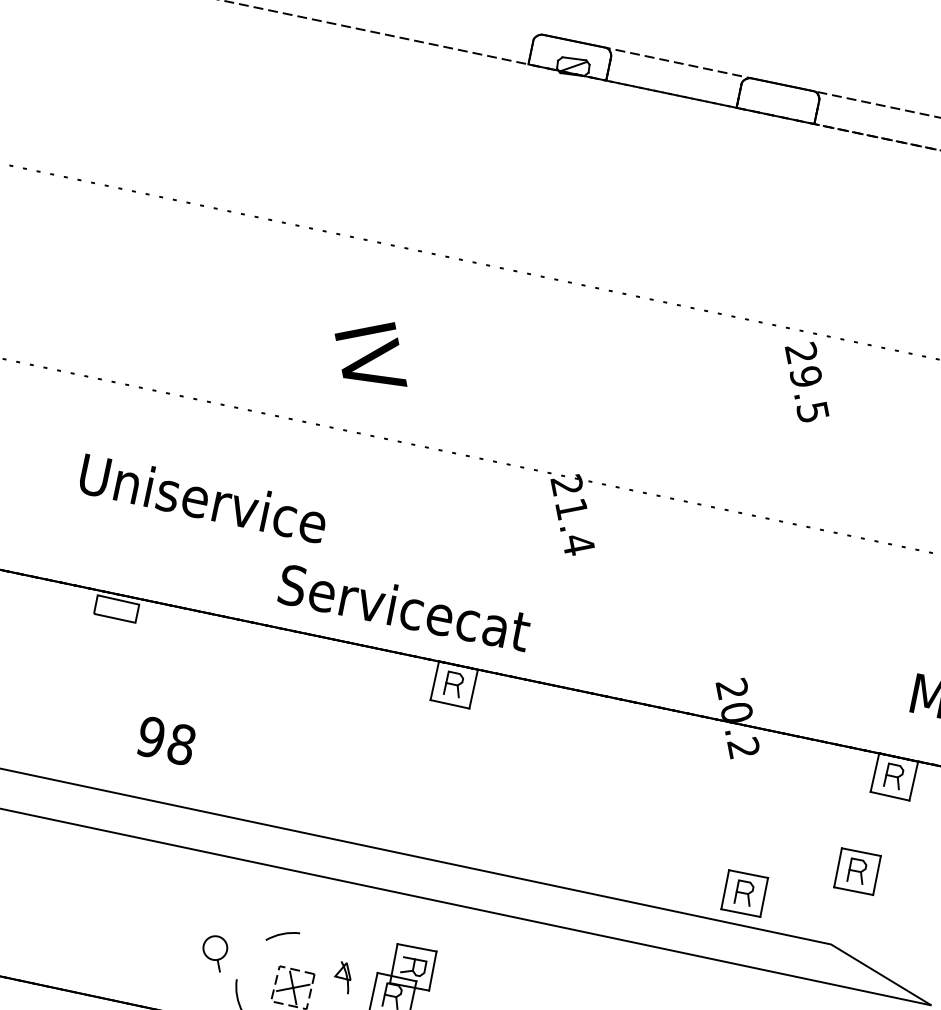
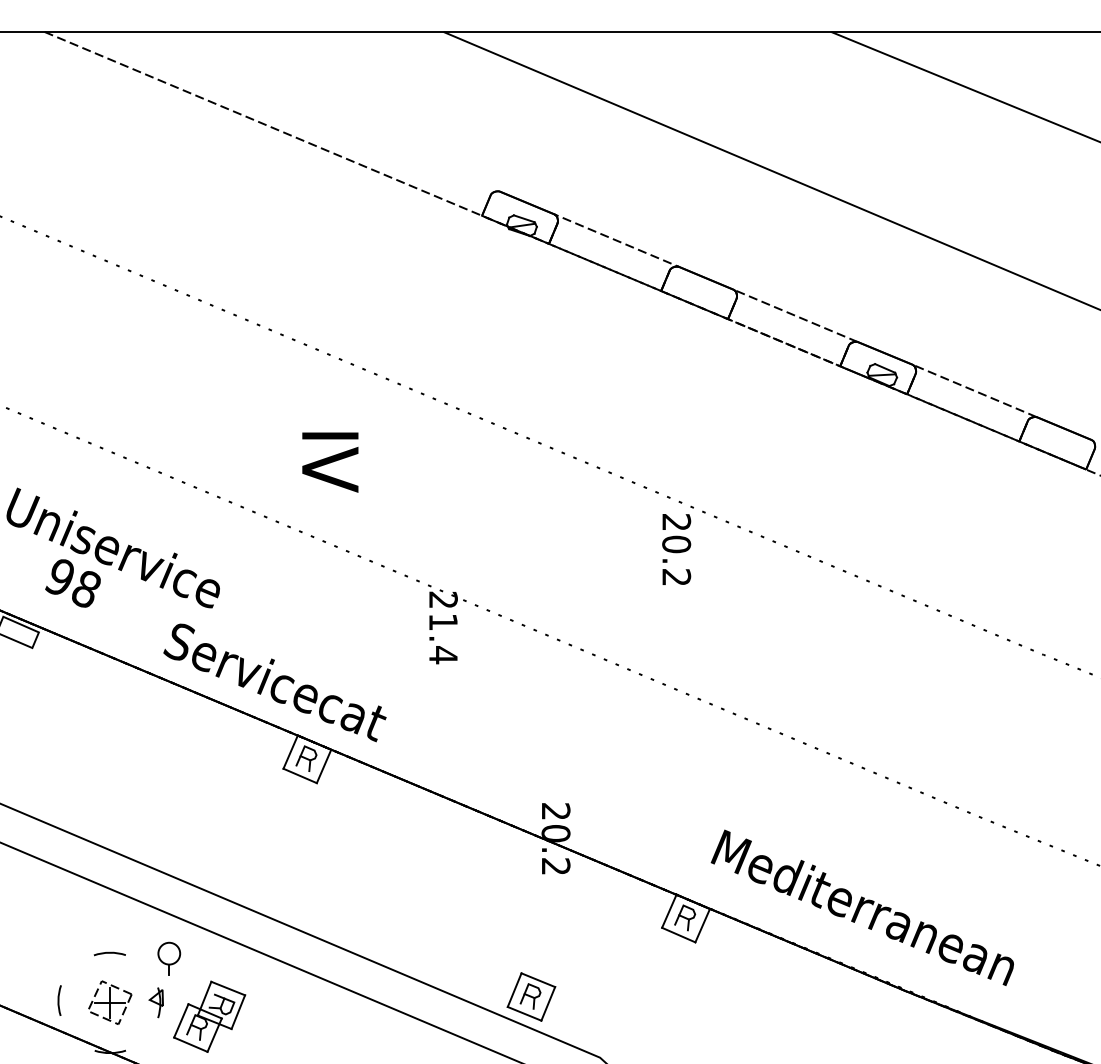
text: (371, 360) -> (330, 462), moved
text: (809, 394) -> (676, 560), 29.5 -> 20.2
text: (165, 741) -> (72, 583), moved
part: (857, 871) -> (636, 996), removed
part: (216, 953) -> (169, 958), moved

